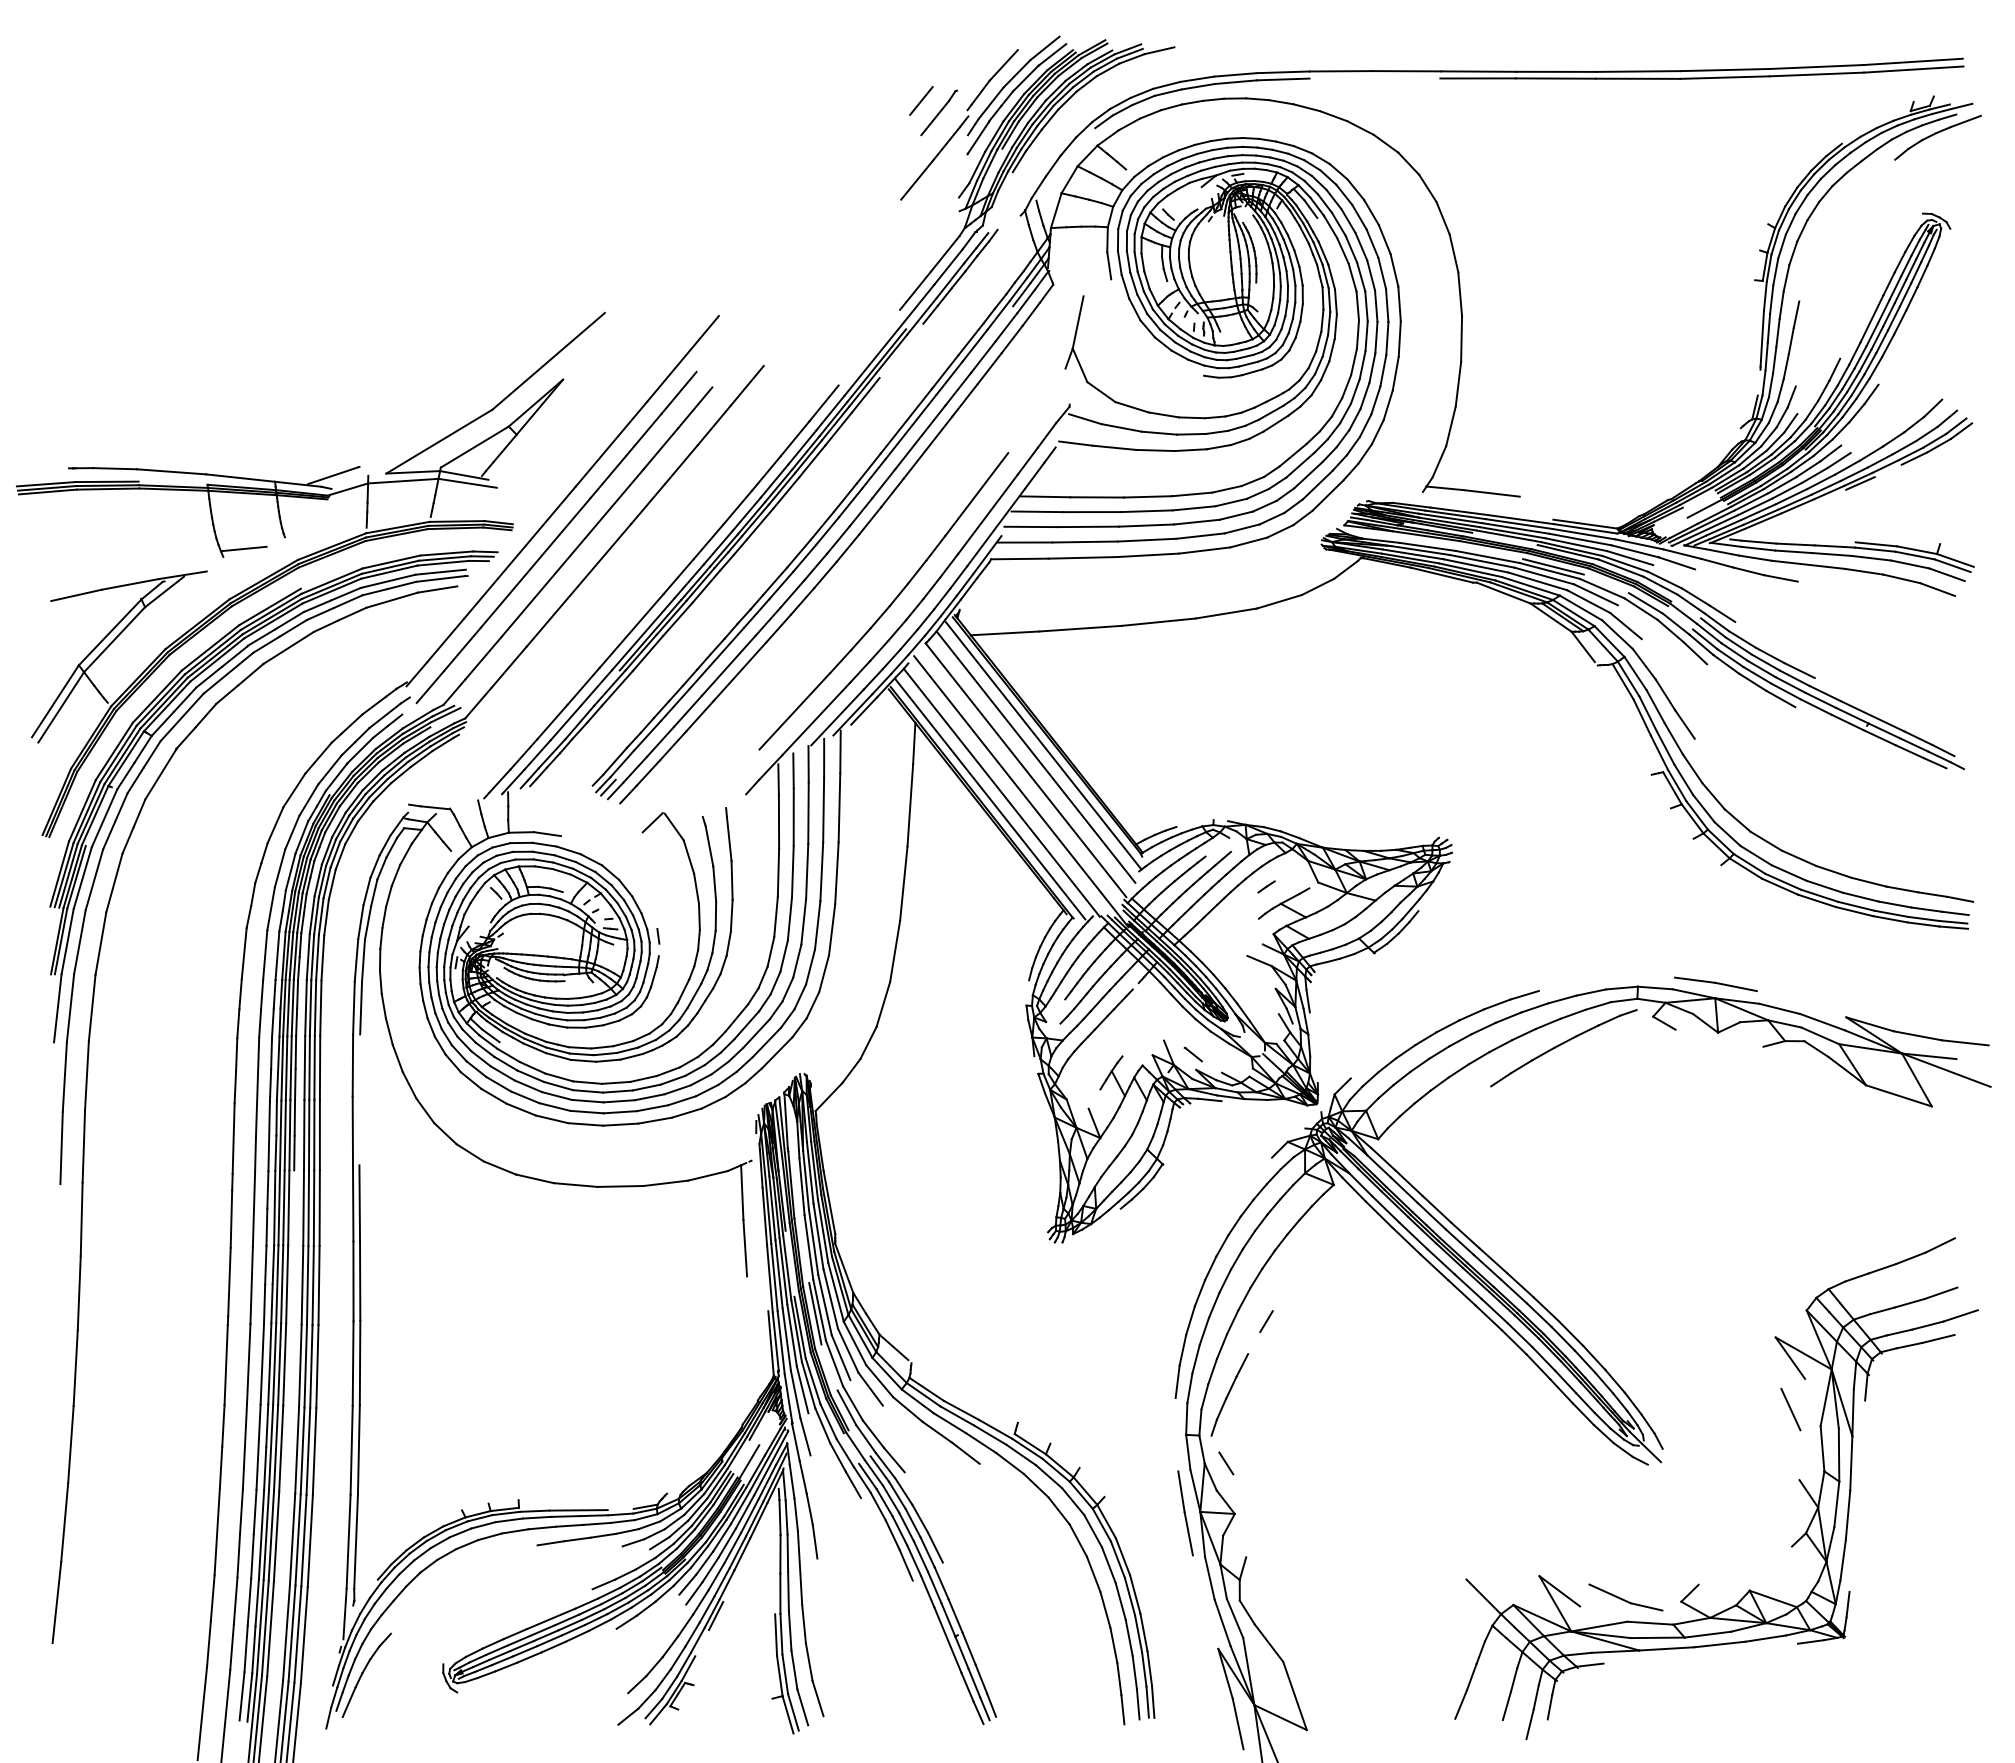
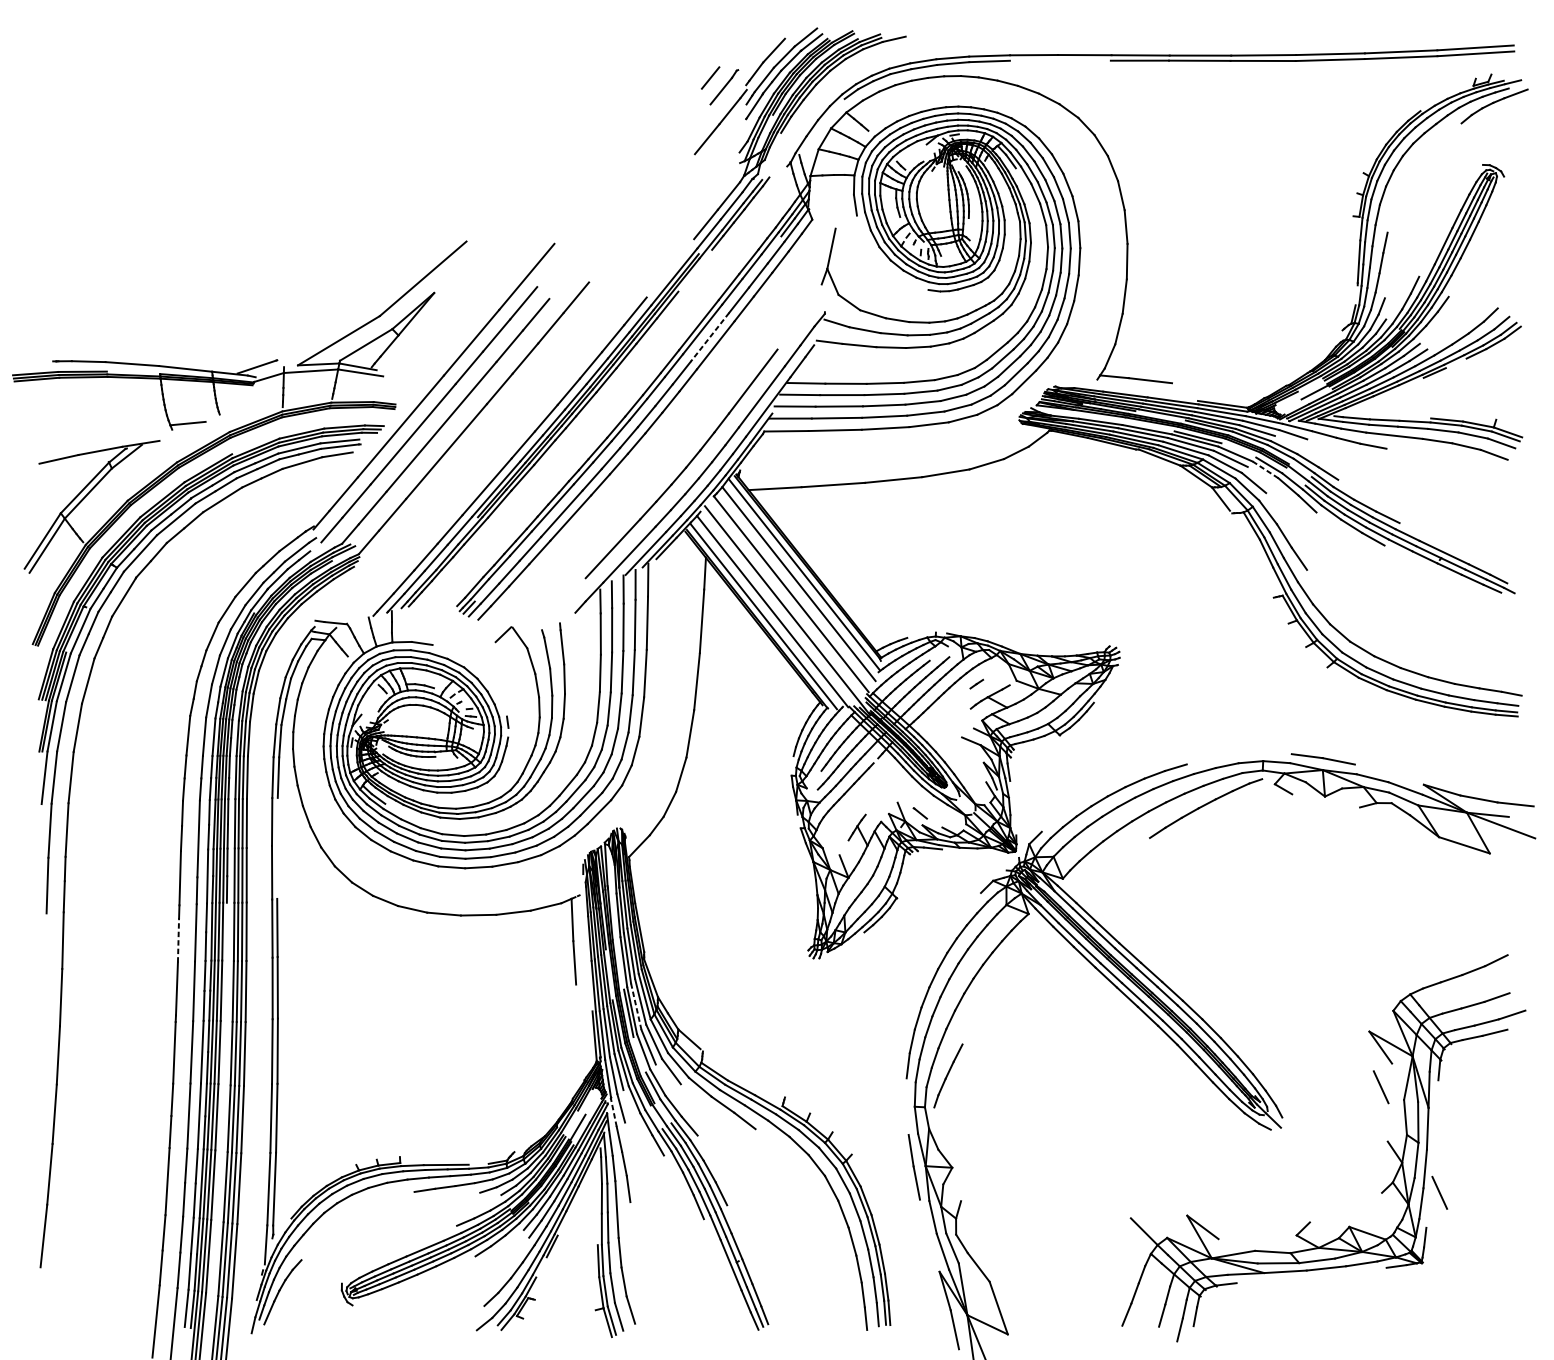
line: (920, 437) -> (709, 337), solid -> dashed
line: (1641, 609) -> (1265, 470), solid -> dashed
line: (231, 1219) -> (178, 940), solid -> dashed
line: (825, 1305) -> (636, 1006), solid -> dashed
line: (1266, 1321) -> (976, 1019), removed
line: (795, 1442) -> (613, 1112), solid -> dashed
line: (1226, 1463) -> (945, 1128), removed
line: (1866, 1546) -> (1439, 1192), added
part: (1625, 1597) -> (1253, 1232), removed

